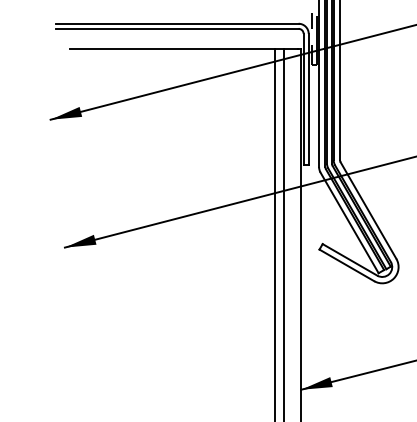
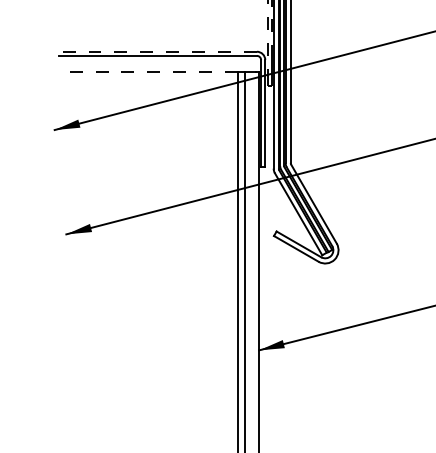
line: (176, 23) -> (157, 51), solid -> dashed
line: (172, 49) -> (154, 72), solid -> dashed

